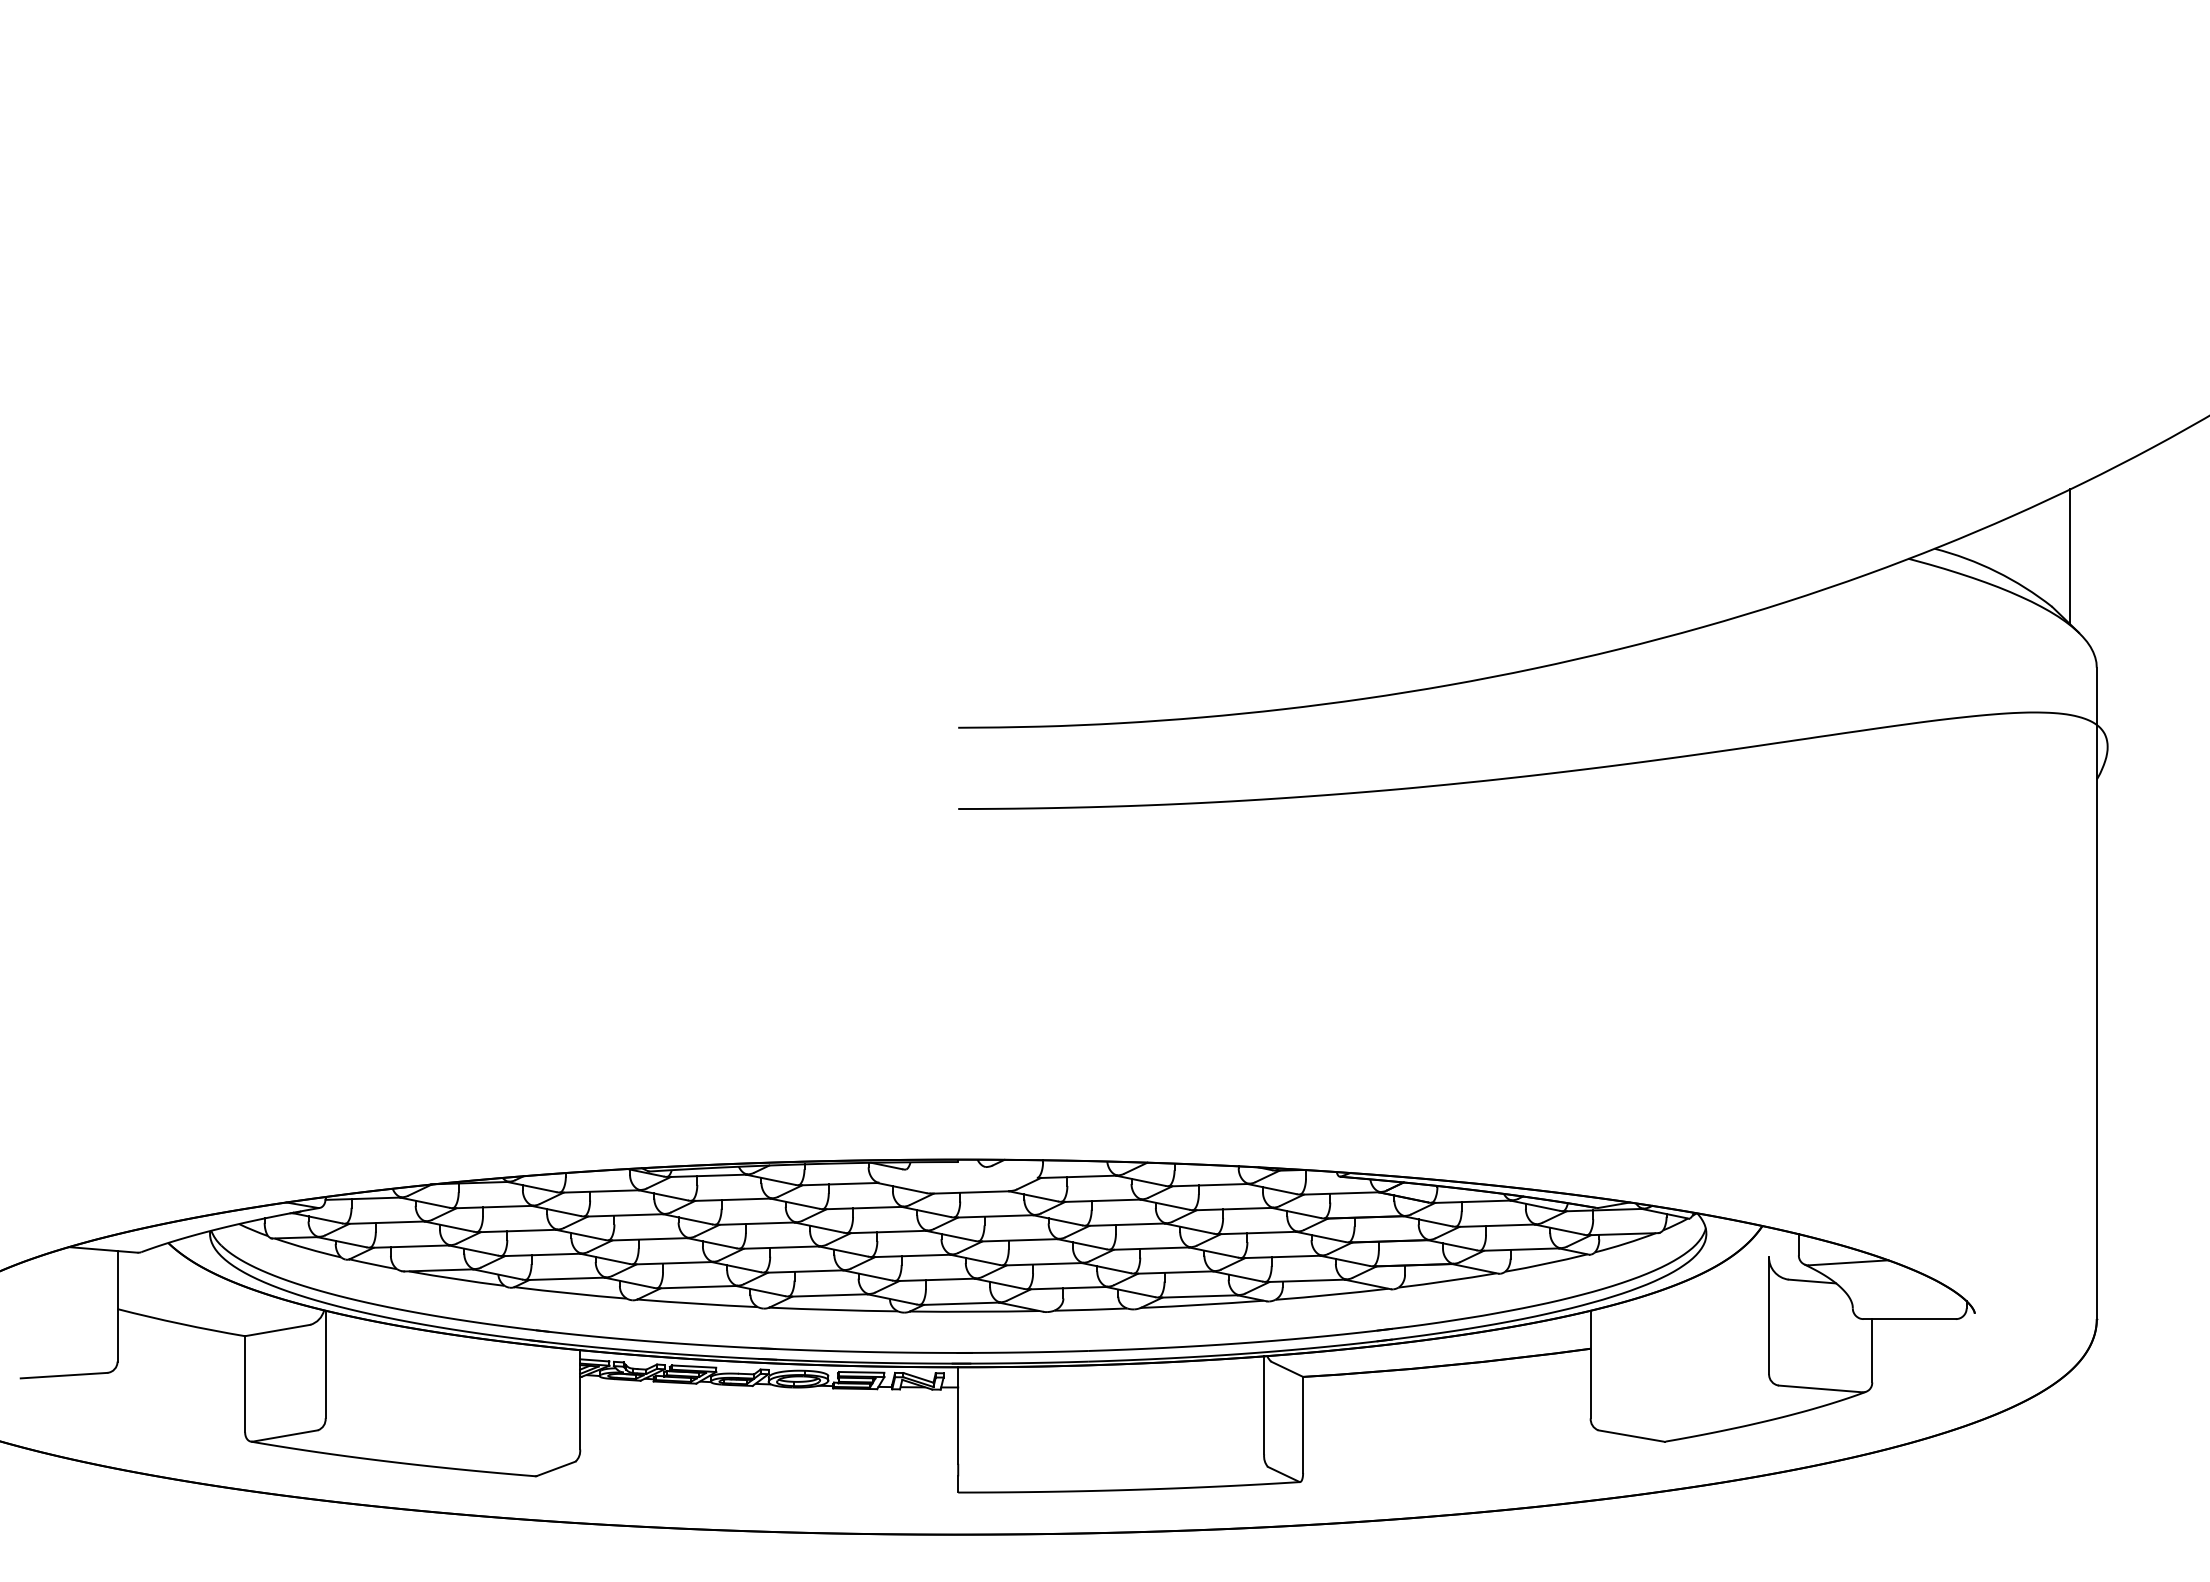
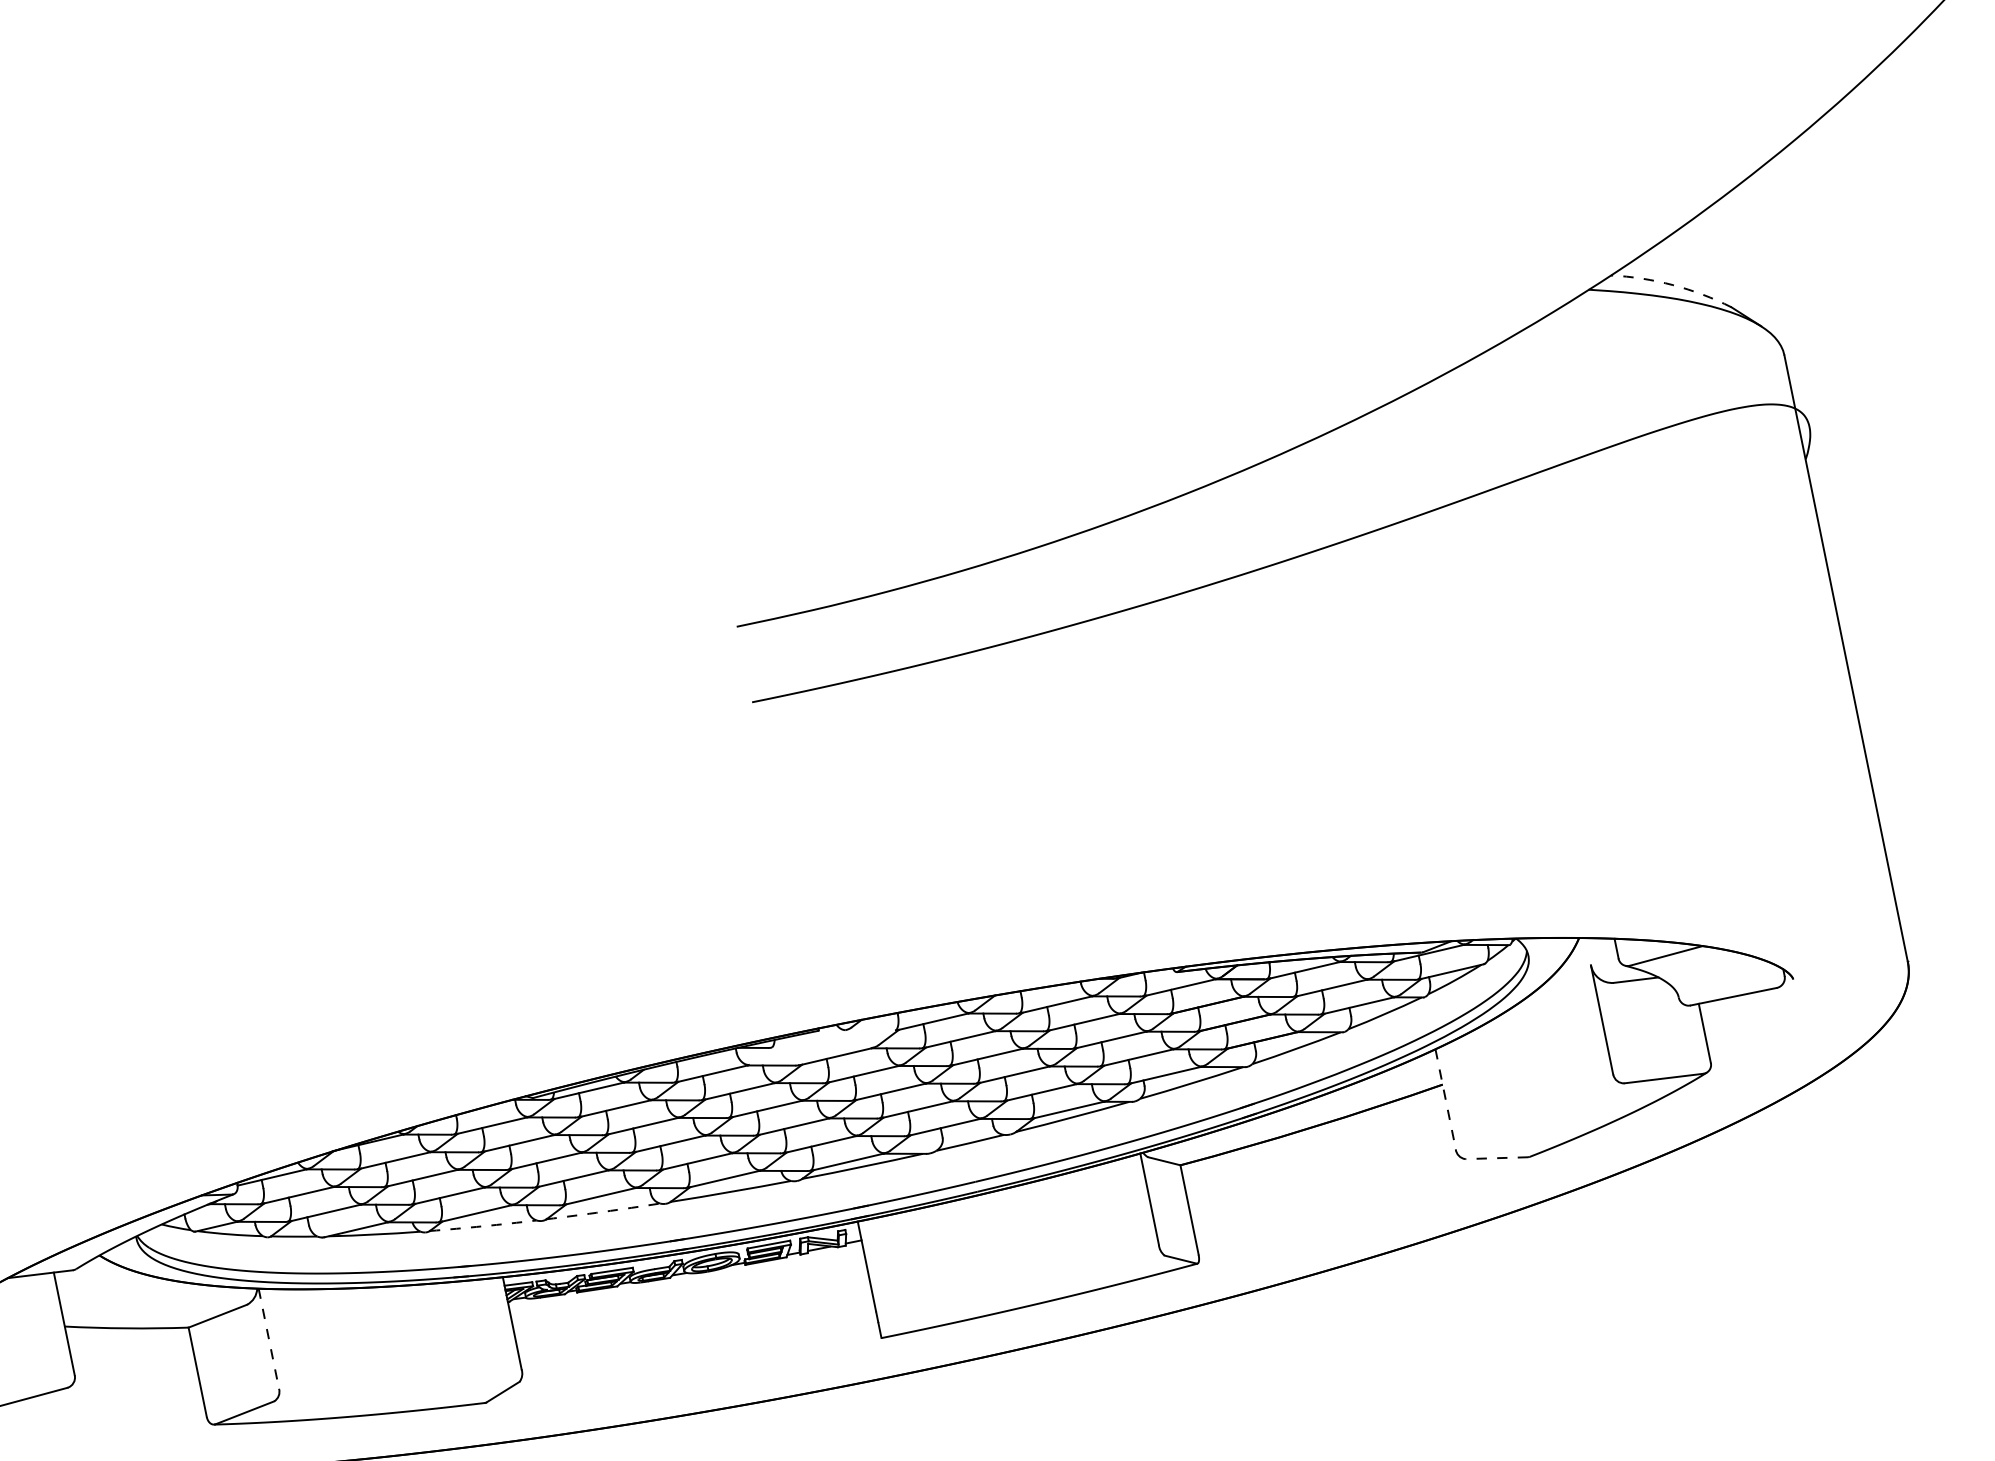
line: (2069, 556) -> (1738, 257), removed
arc: (1996, 571) -> (1672, 284), solid -> dashed
arc: (570, 1293) -> (483, 1226), solid -> dashed
arc: (697, 1303) -> (603, 1211), solid -> dashed
line: (325, 1364) -> (268, 1338), solid -> dashed
line: (1590, 1364) -> (1445, 1099), solid -> dashed
line: (1630, 1435) -> (1496, 1157), solid -> dashed

